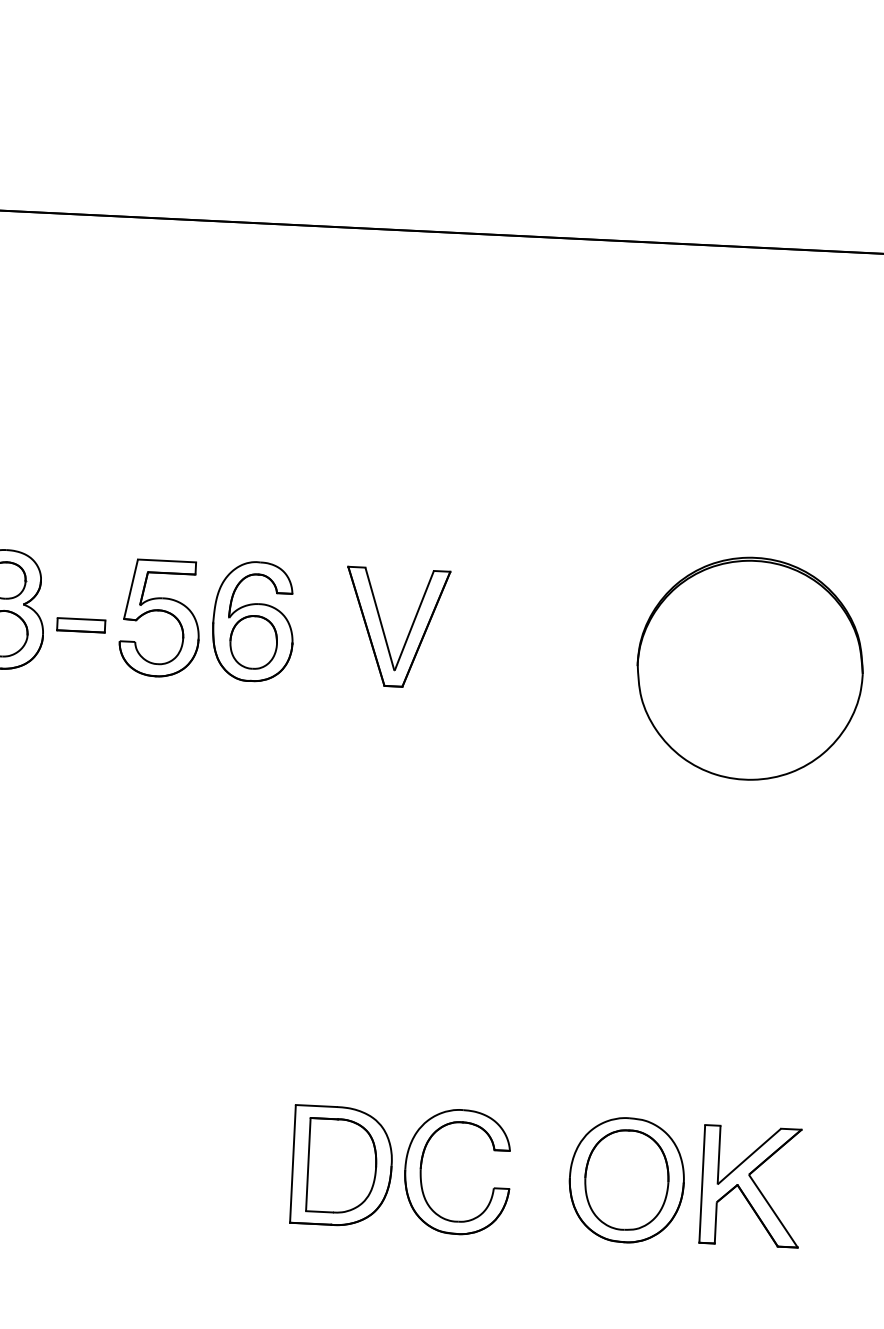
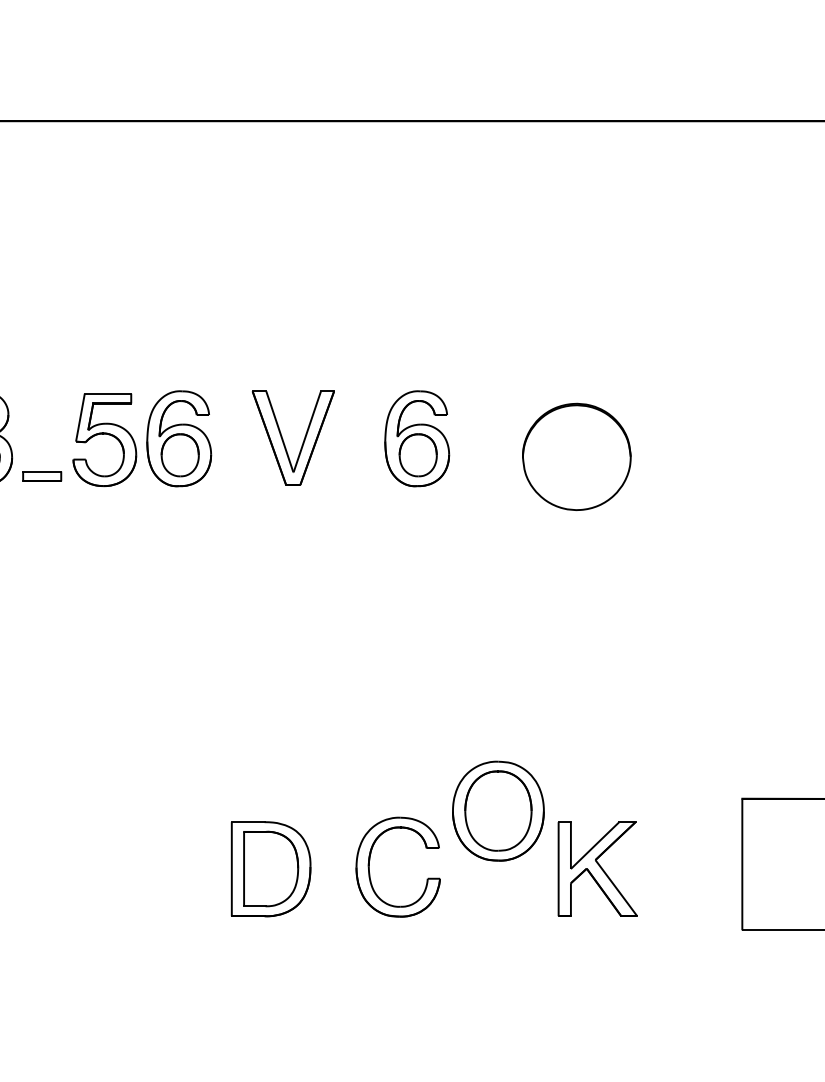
part: (81, 625) -> (42, 476), moved
part: (551, 635) -> (417, 438), added
part: (749, 668) -> (576, 456), size x0.6
part: (423, 1161) -> (370, 860), moved
part: (626, 1179) -> (498, 810), moved

